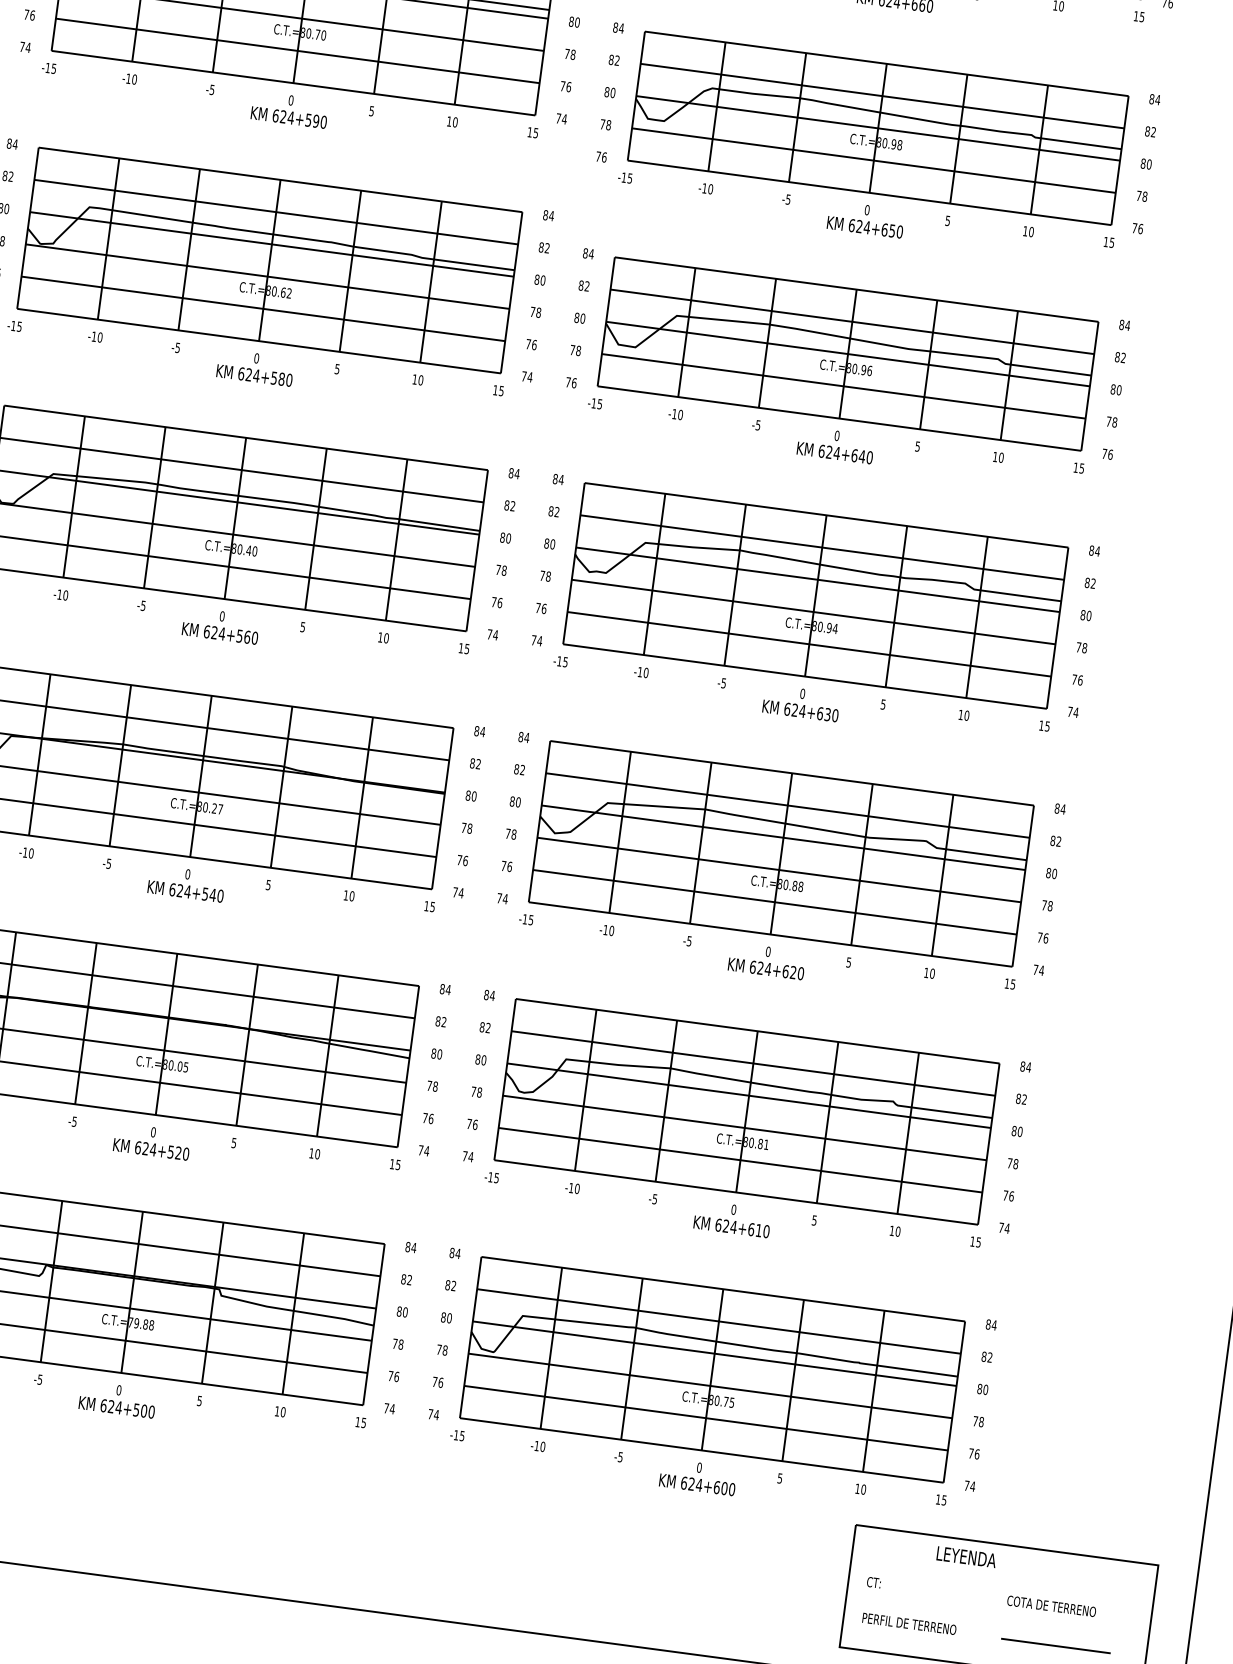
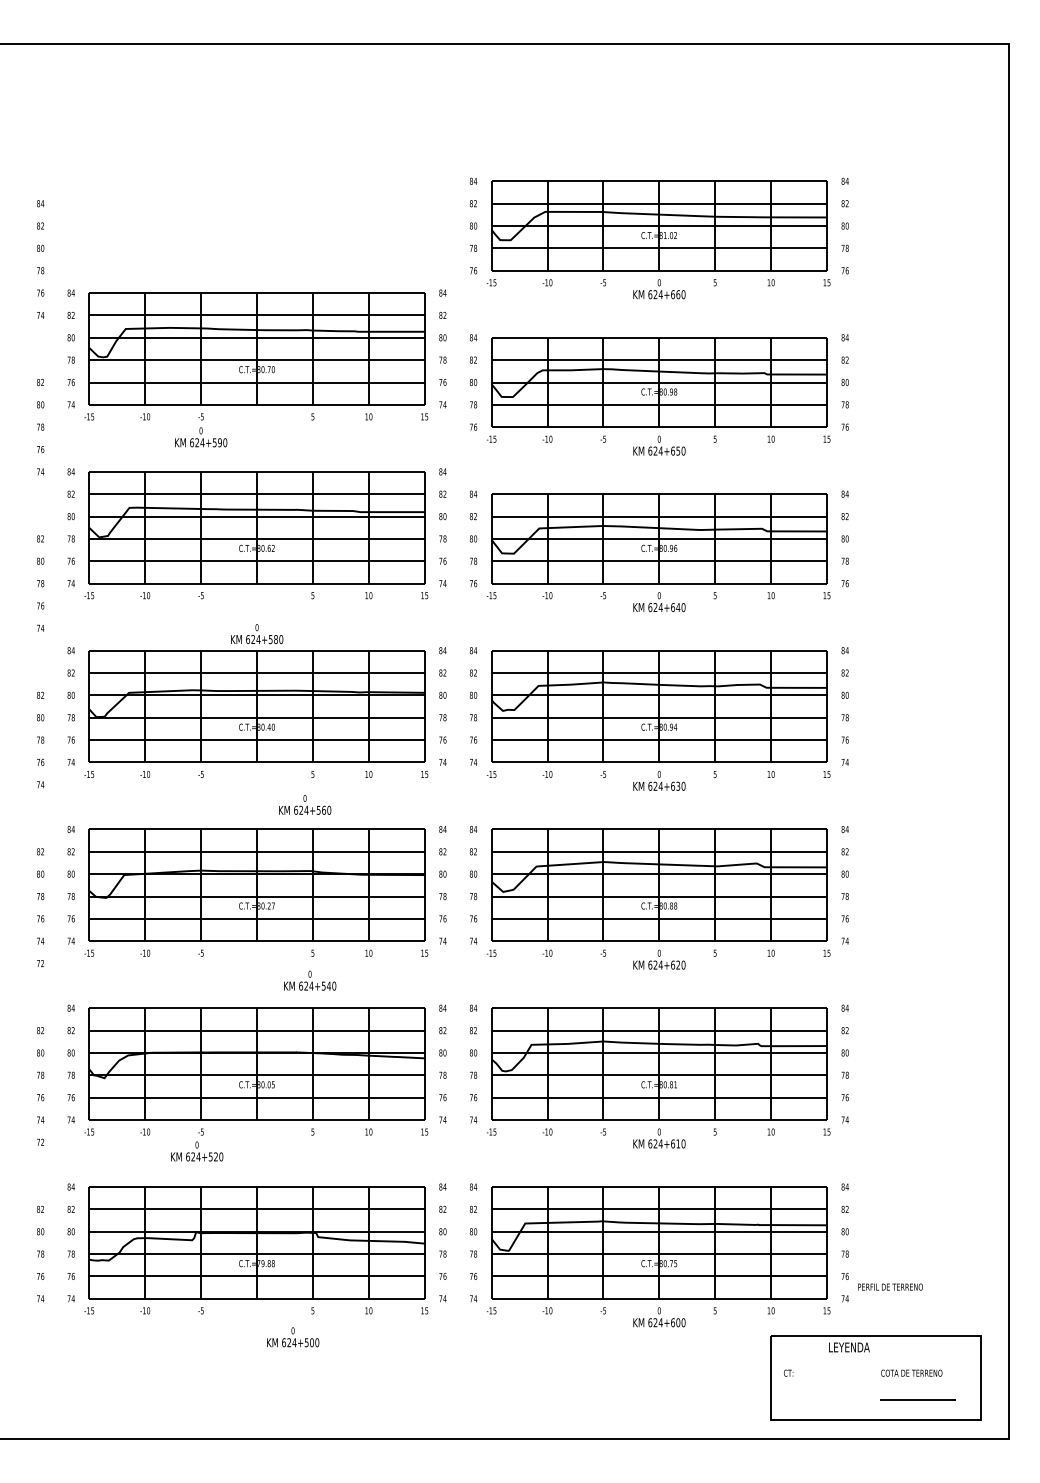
text: (290, 110) -> (201, 437), moved
text: (256, 368) -> (257, 634), moved
text: (221, 625) -> (305, 804), moved
text: (187, 883) -> (310, 980), moved
text: (152, 1141) -> (197, 1151), moved
text: (118, 1400) -> (293, 1337), moved
text: (909, 1623) -> (890, 1286), moved

